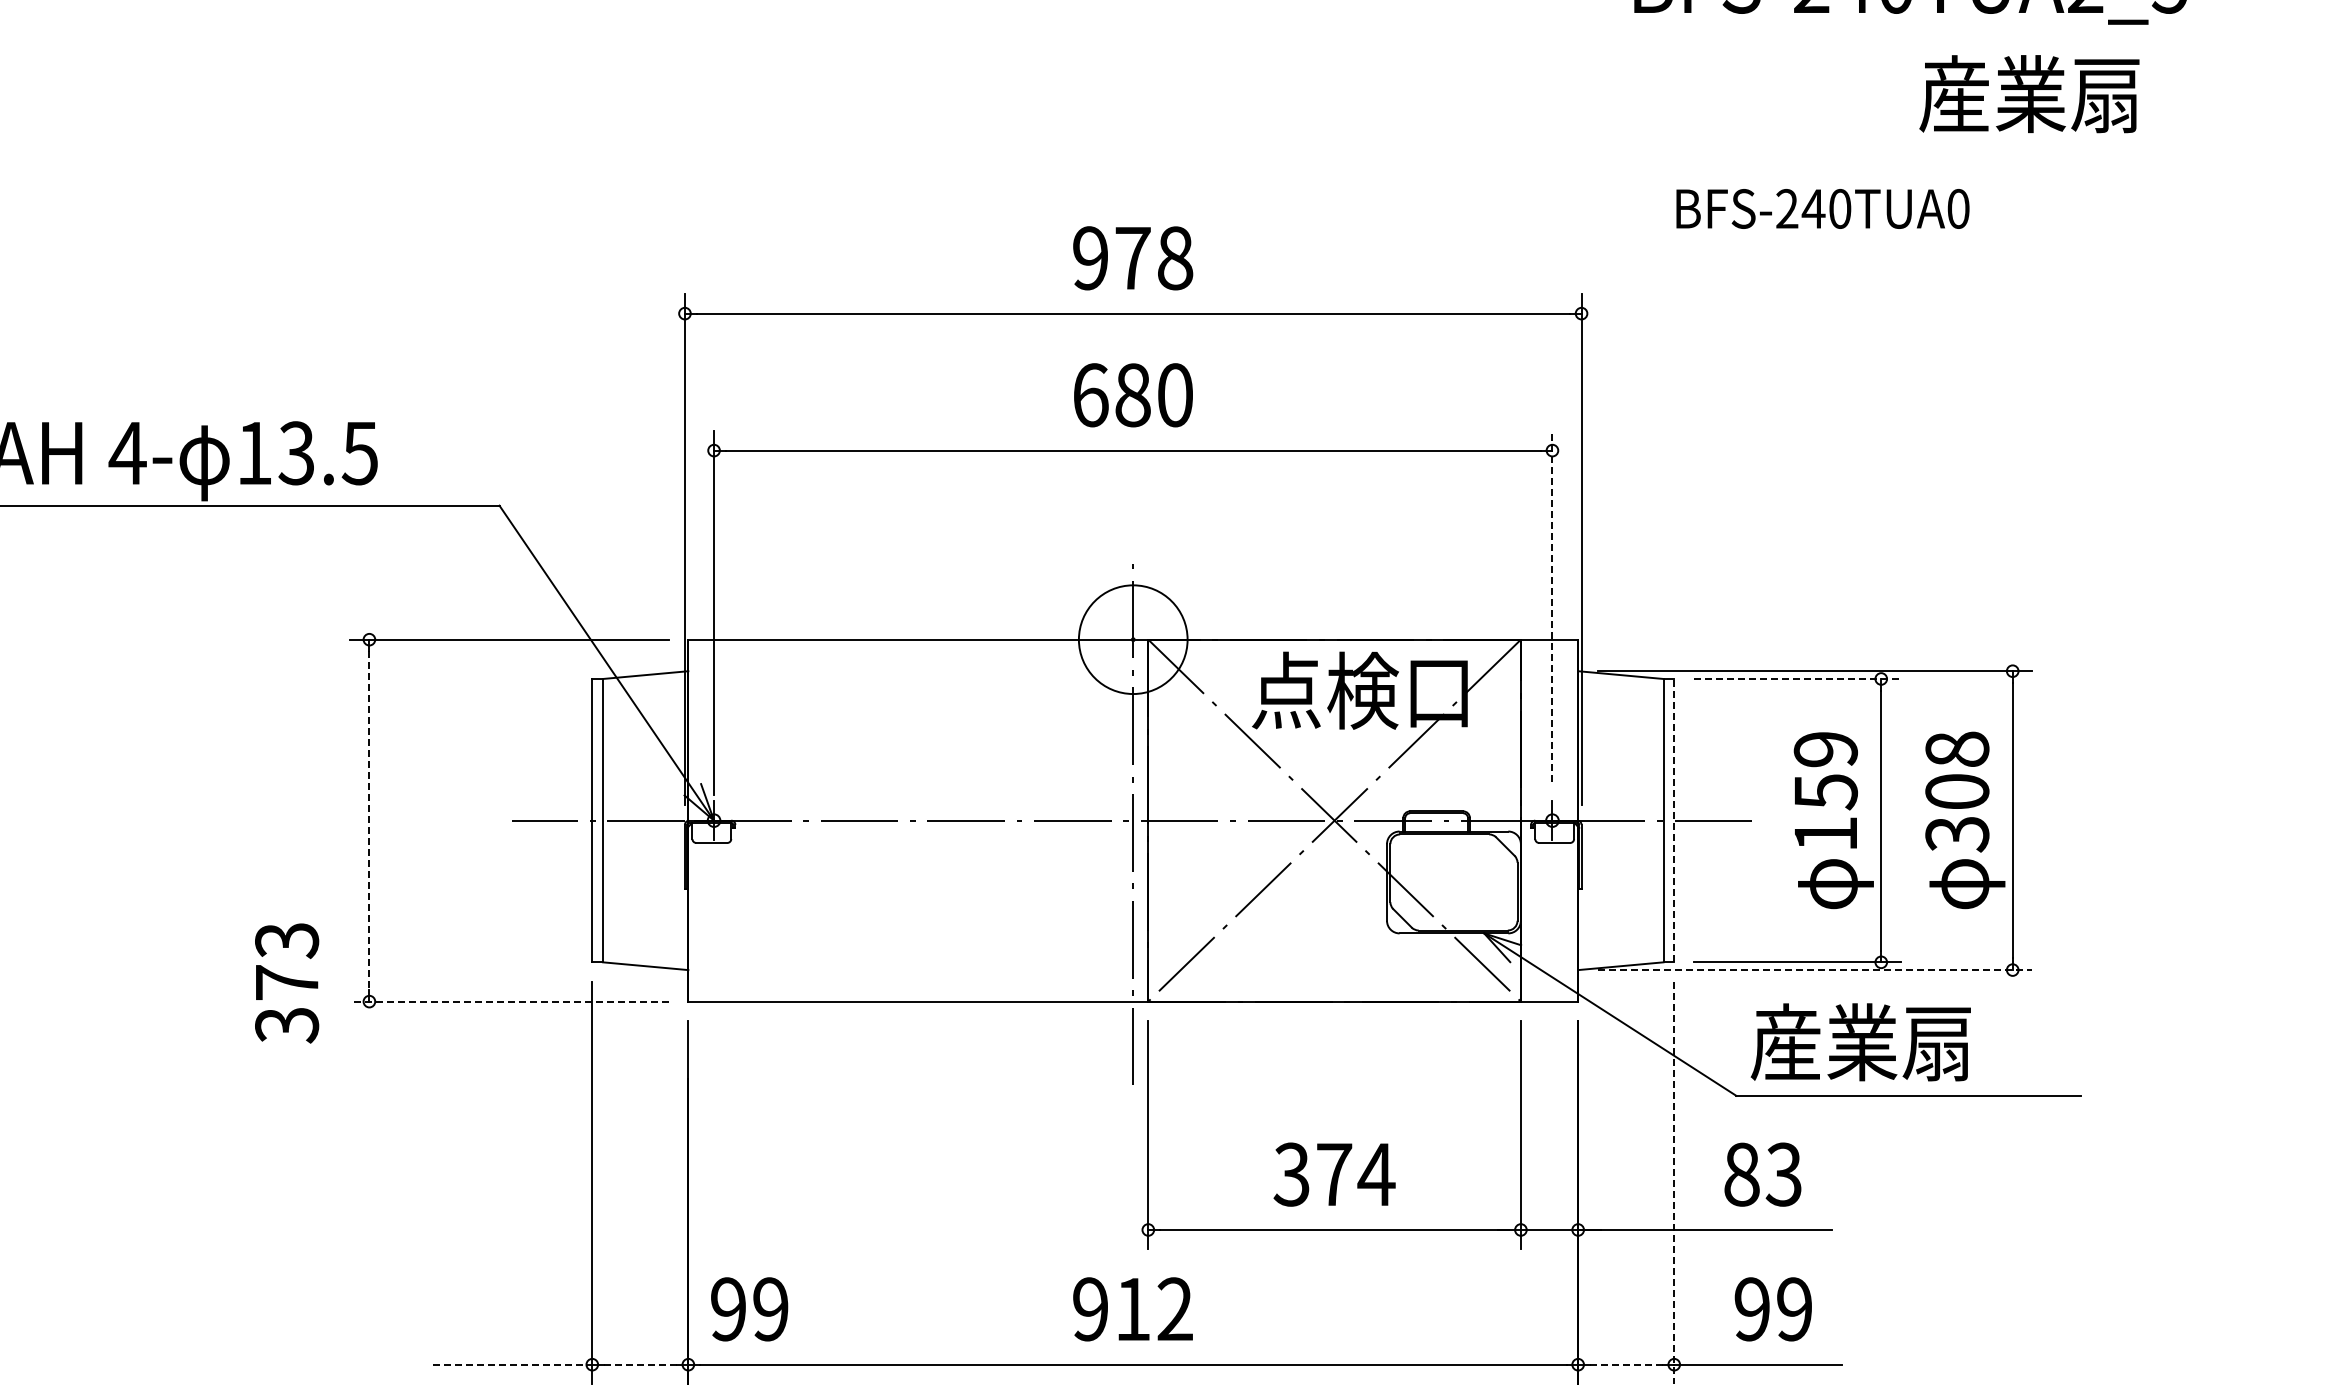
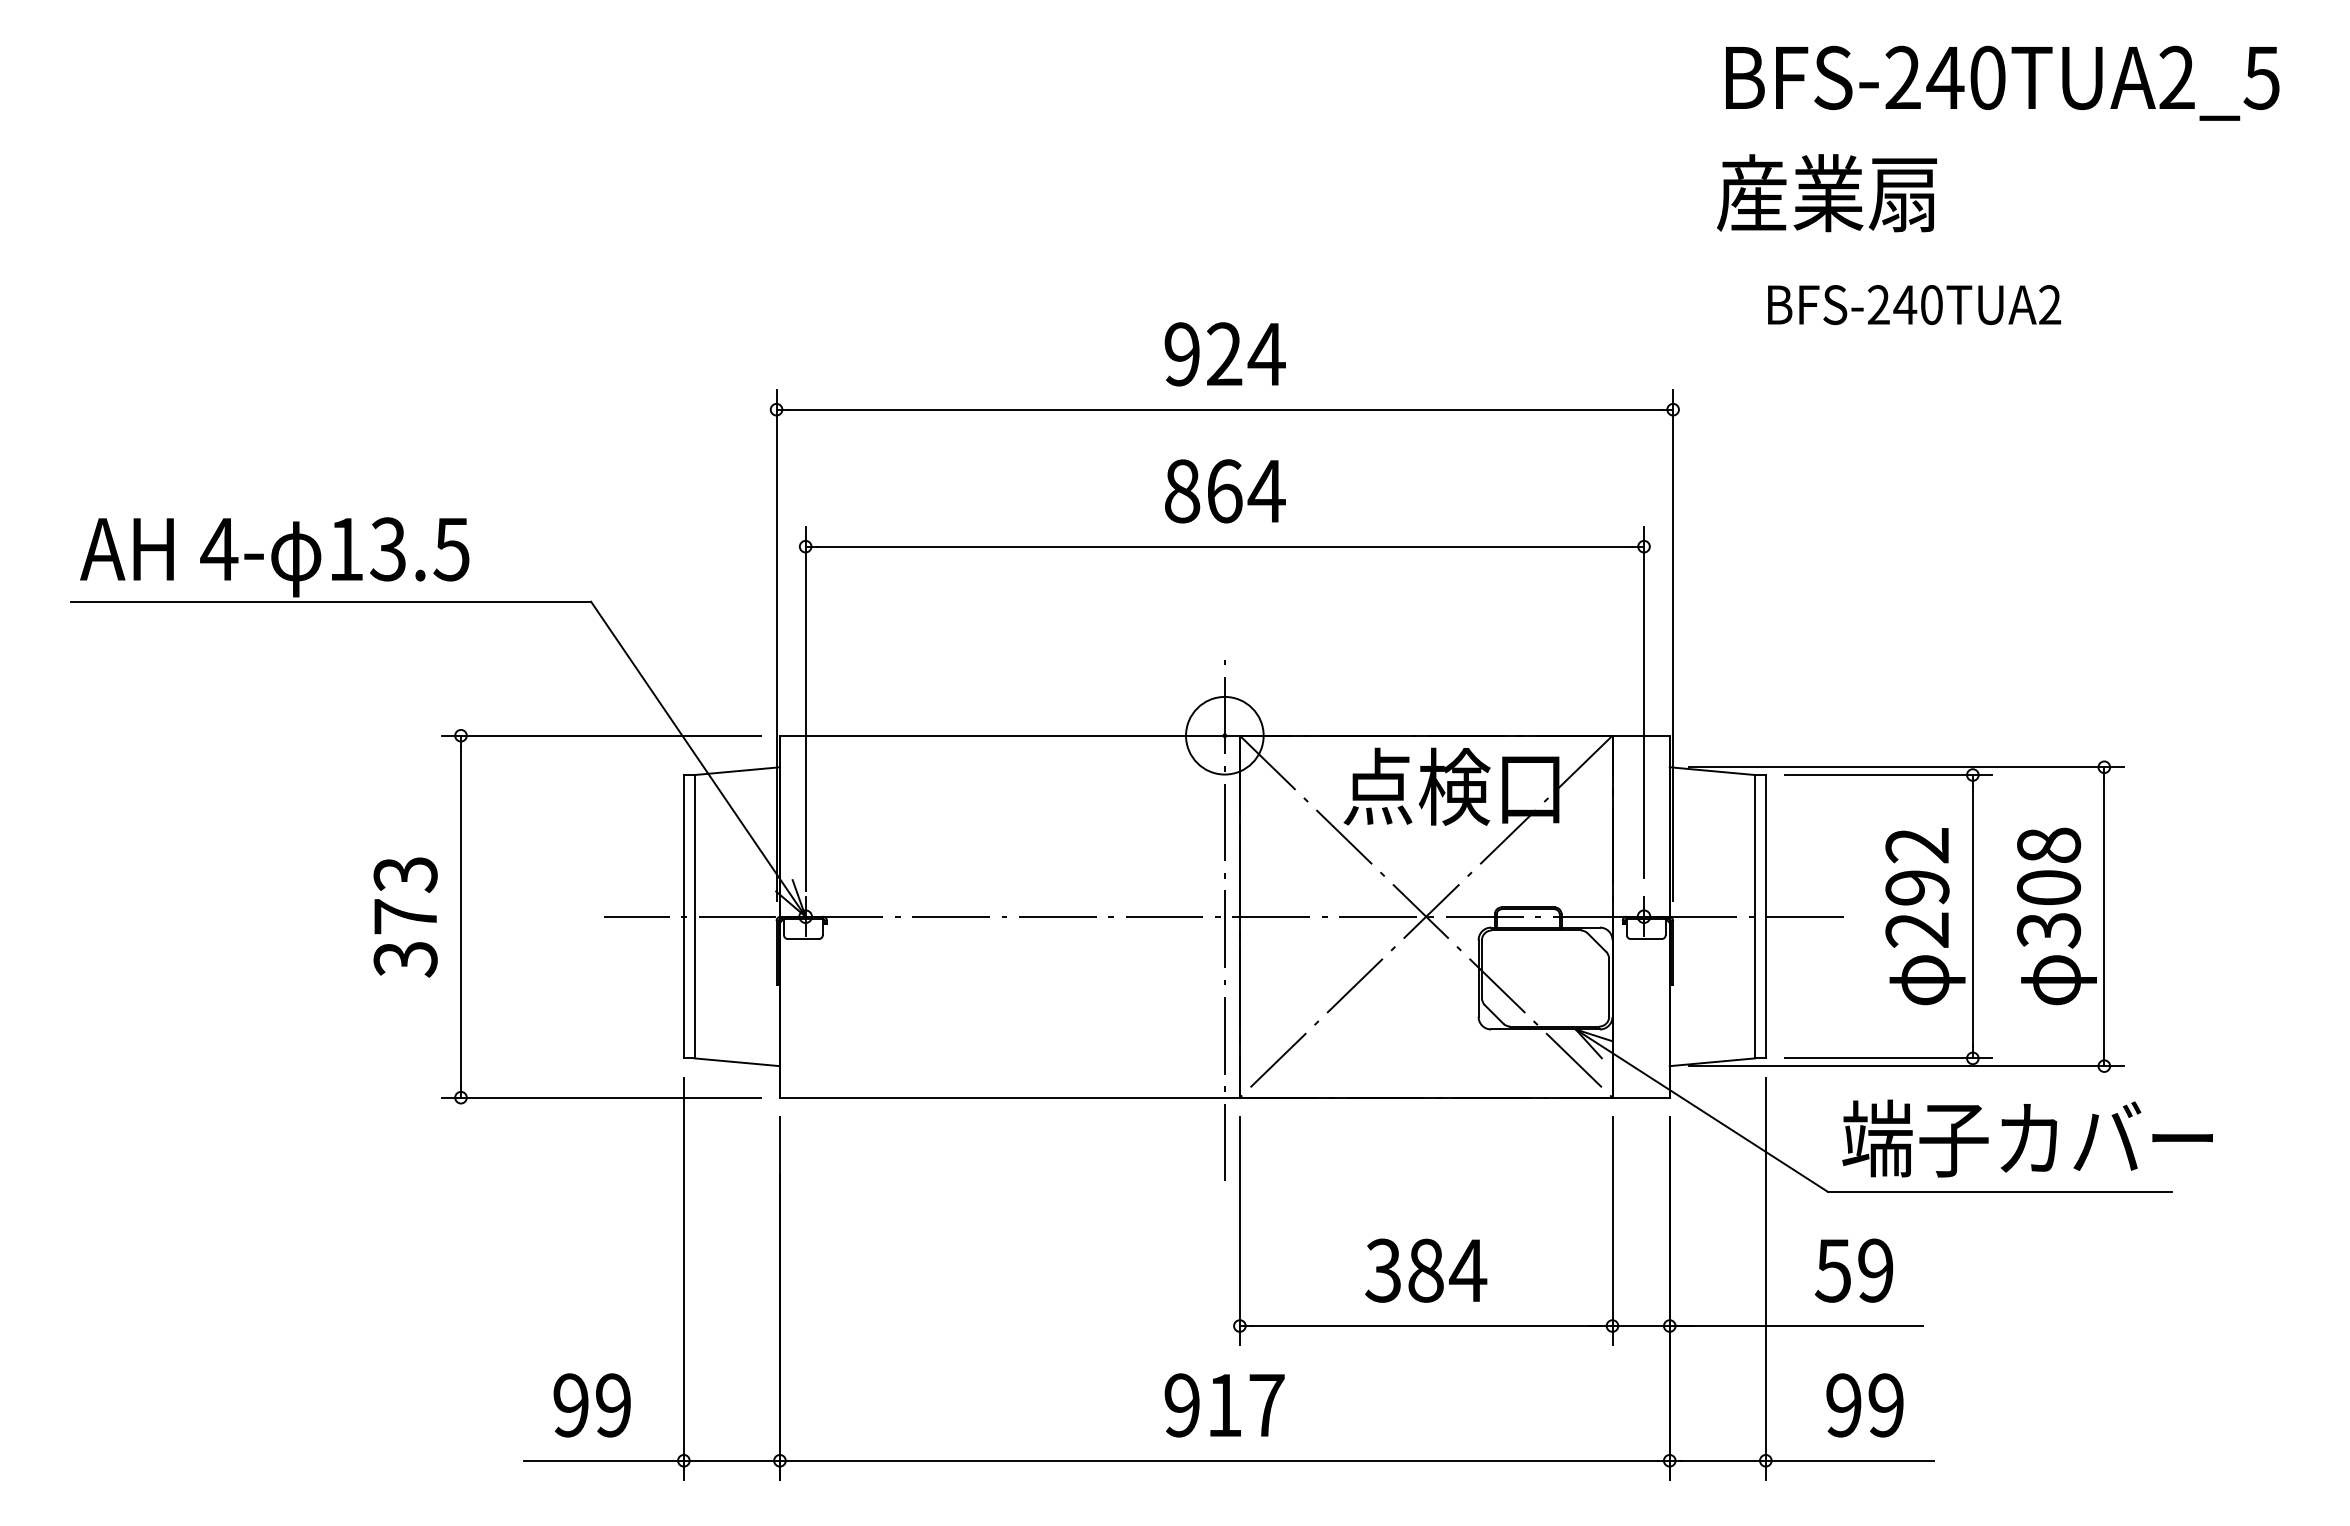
text: (2029, 94) -> (1827, 193), moved
text: (1958, 209) -> (2050, 305), BFS-240TUA0 -> BFS-240TUA2
text: (1154, 258) -> (1246, 354), 978 -> 924
text: (1133, 395) -> (1225, 491), 680 -> 864
line: (1552, 606) -> (1644, 702), dashed -> solid
circle: (1132, 639) -> (1224, 735), size x0.71
line: (1796, 679) -> (1888, 775), dashed -> solid
text: (1825, 791) -> (1917, 887), 159 -> 292
line: (1673, 820) -> (1765, 916), dashed -> solid
line: (369, 821) -> (461, 917), dashed -> solid
line: (1814, 970) -> (1906, 1066), dashed -> solid
text: (286, 983) -> (405, 917), moved
line: (508, 1001) -> (600, 1097), dashed -> solid
text: (1935, 1042) -> (2027, 1138), 産業扇 -> 端子カバー
text: (1333, 1174) -> (1425, 1270), 374 -> 384
text: (1761, 1174) -> (1853, 1270), 83 -> 59
line: (1673, 1183) -> (1765, 1279), dashed -> solid
text: (1174, 1308) -> (1266, 1404), 912 -> 917
text: (748, 1309) -> (591, 1405), moved
line: (512, 1364) -> (604, 1460), dashed -> solid
line: (639, 1364) -> (731, 1460), dashed -> solid
line: (1626, 1364) -> (1718, 1460), dashed -> solid

